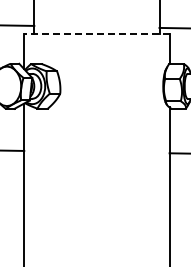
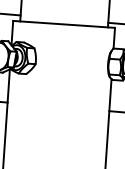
line: (96, 34) -> (63, 24), dashed -> solid

